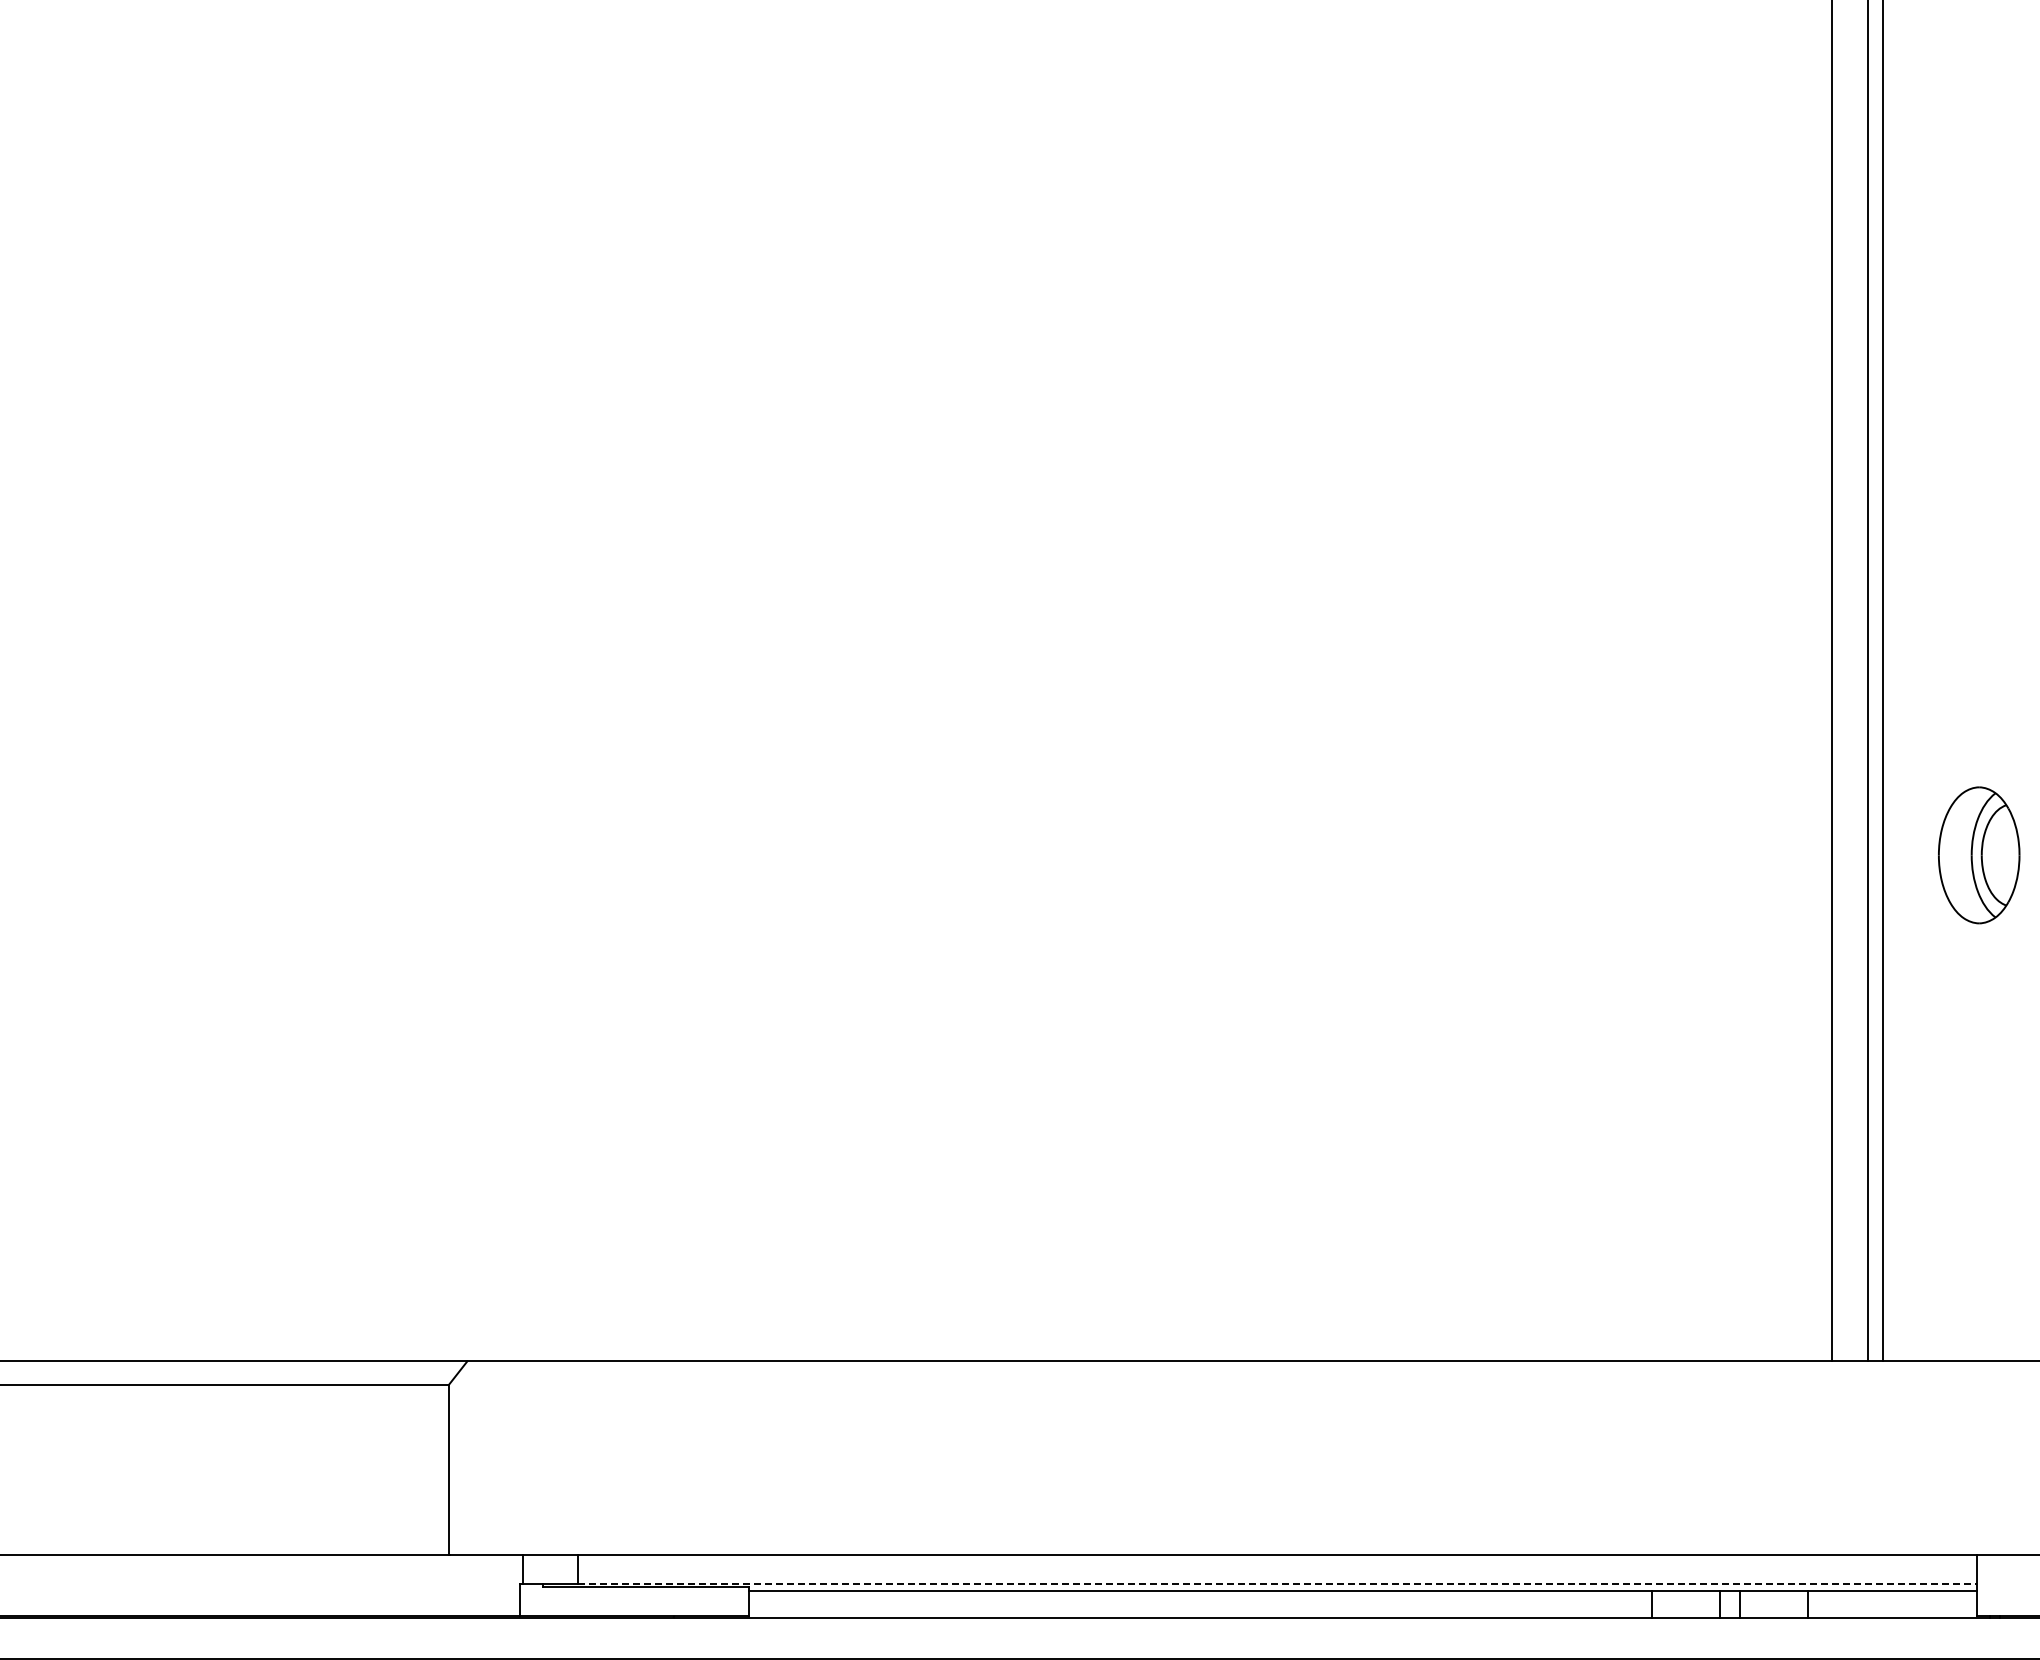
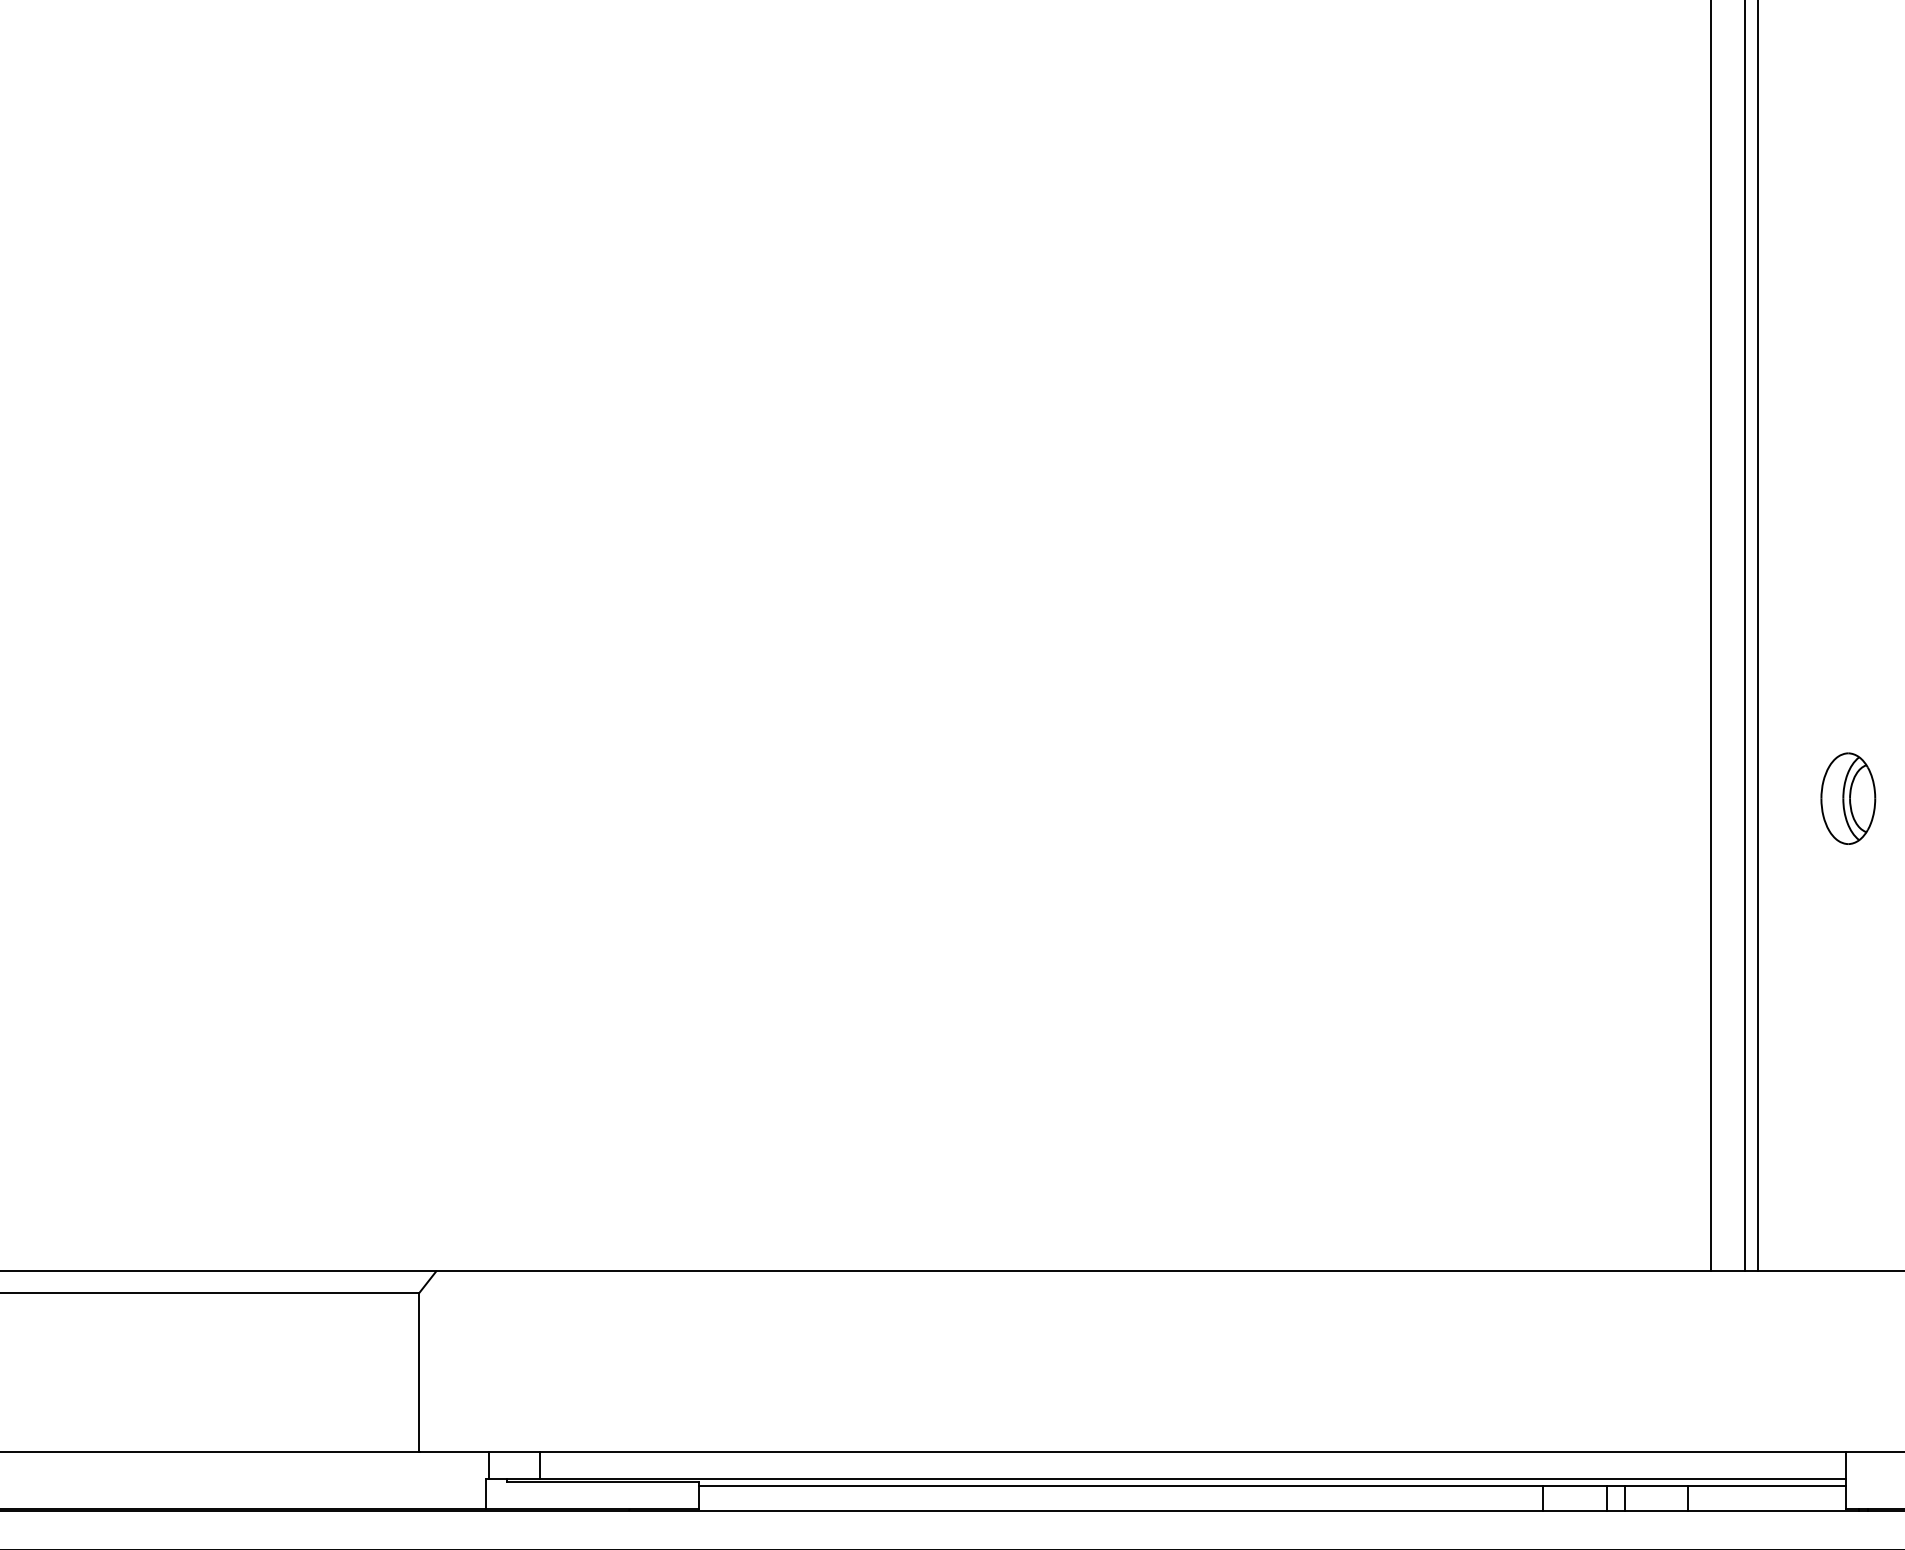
part: (1978, 855) -> (1847, 798), size x0.71
line: (1277, 1584) -> (1193, 1479), dashed -> solid

